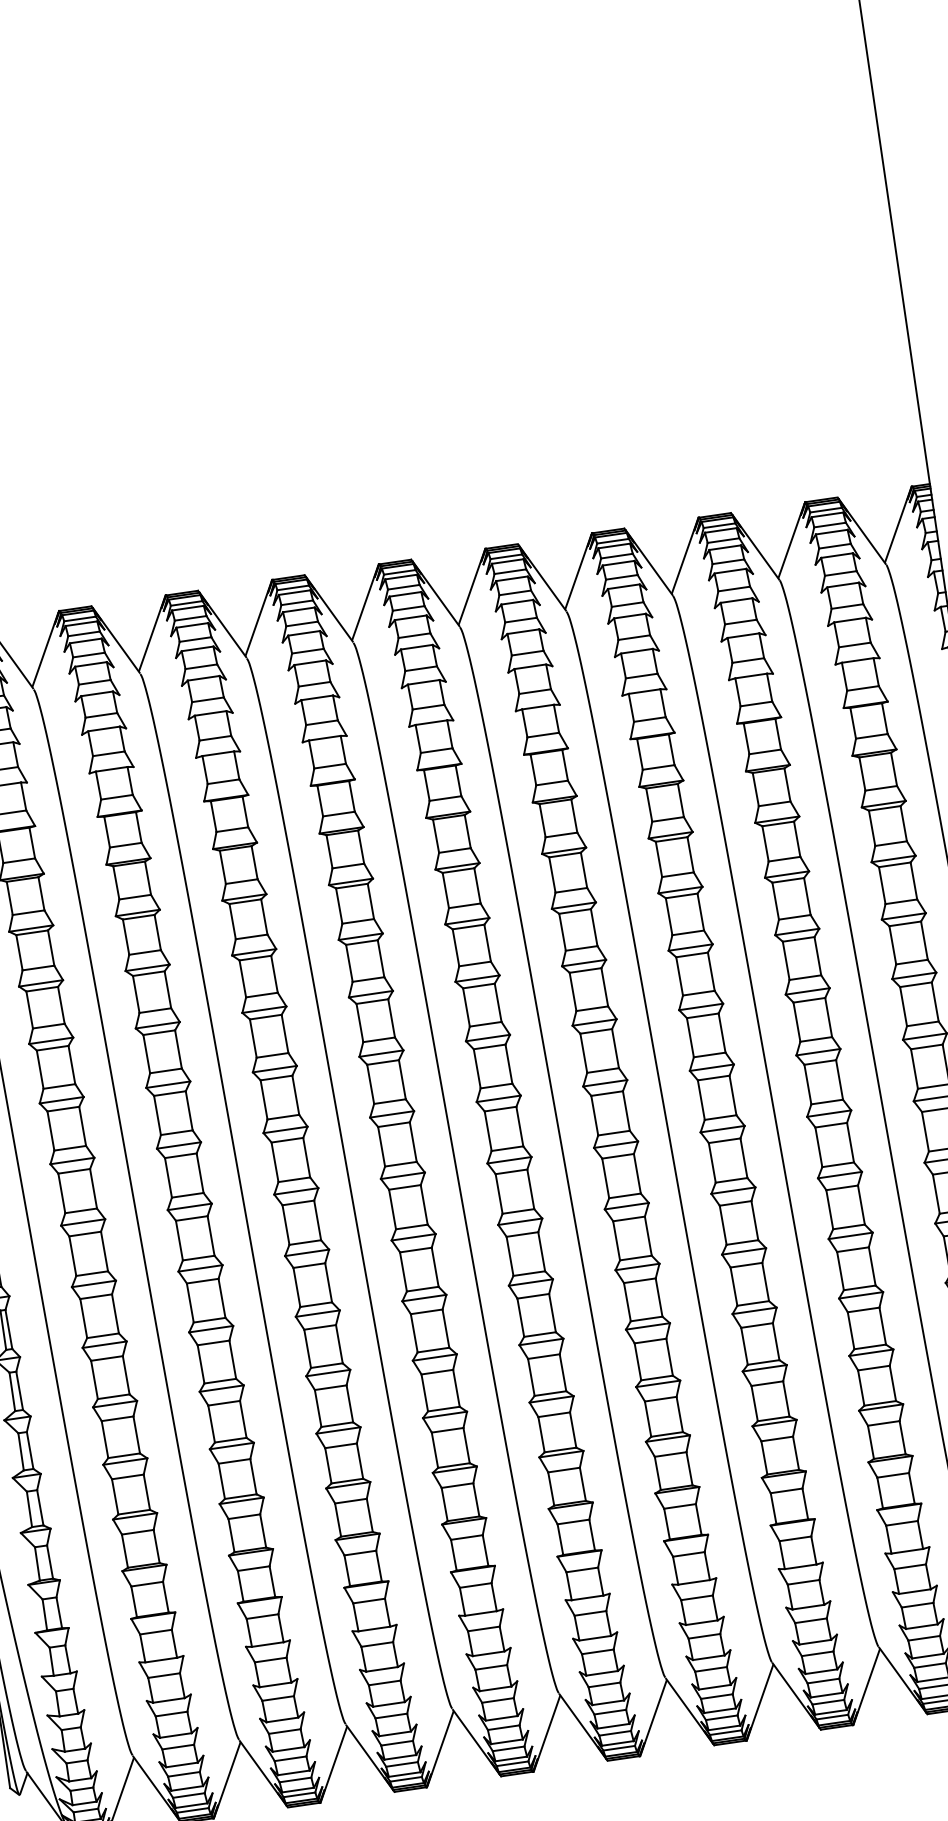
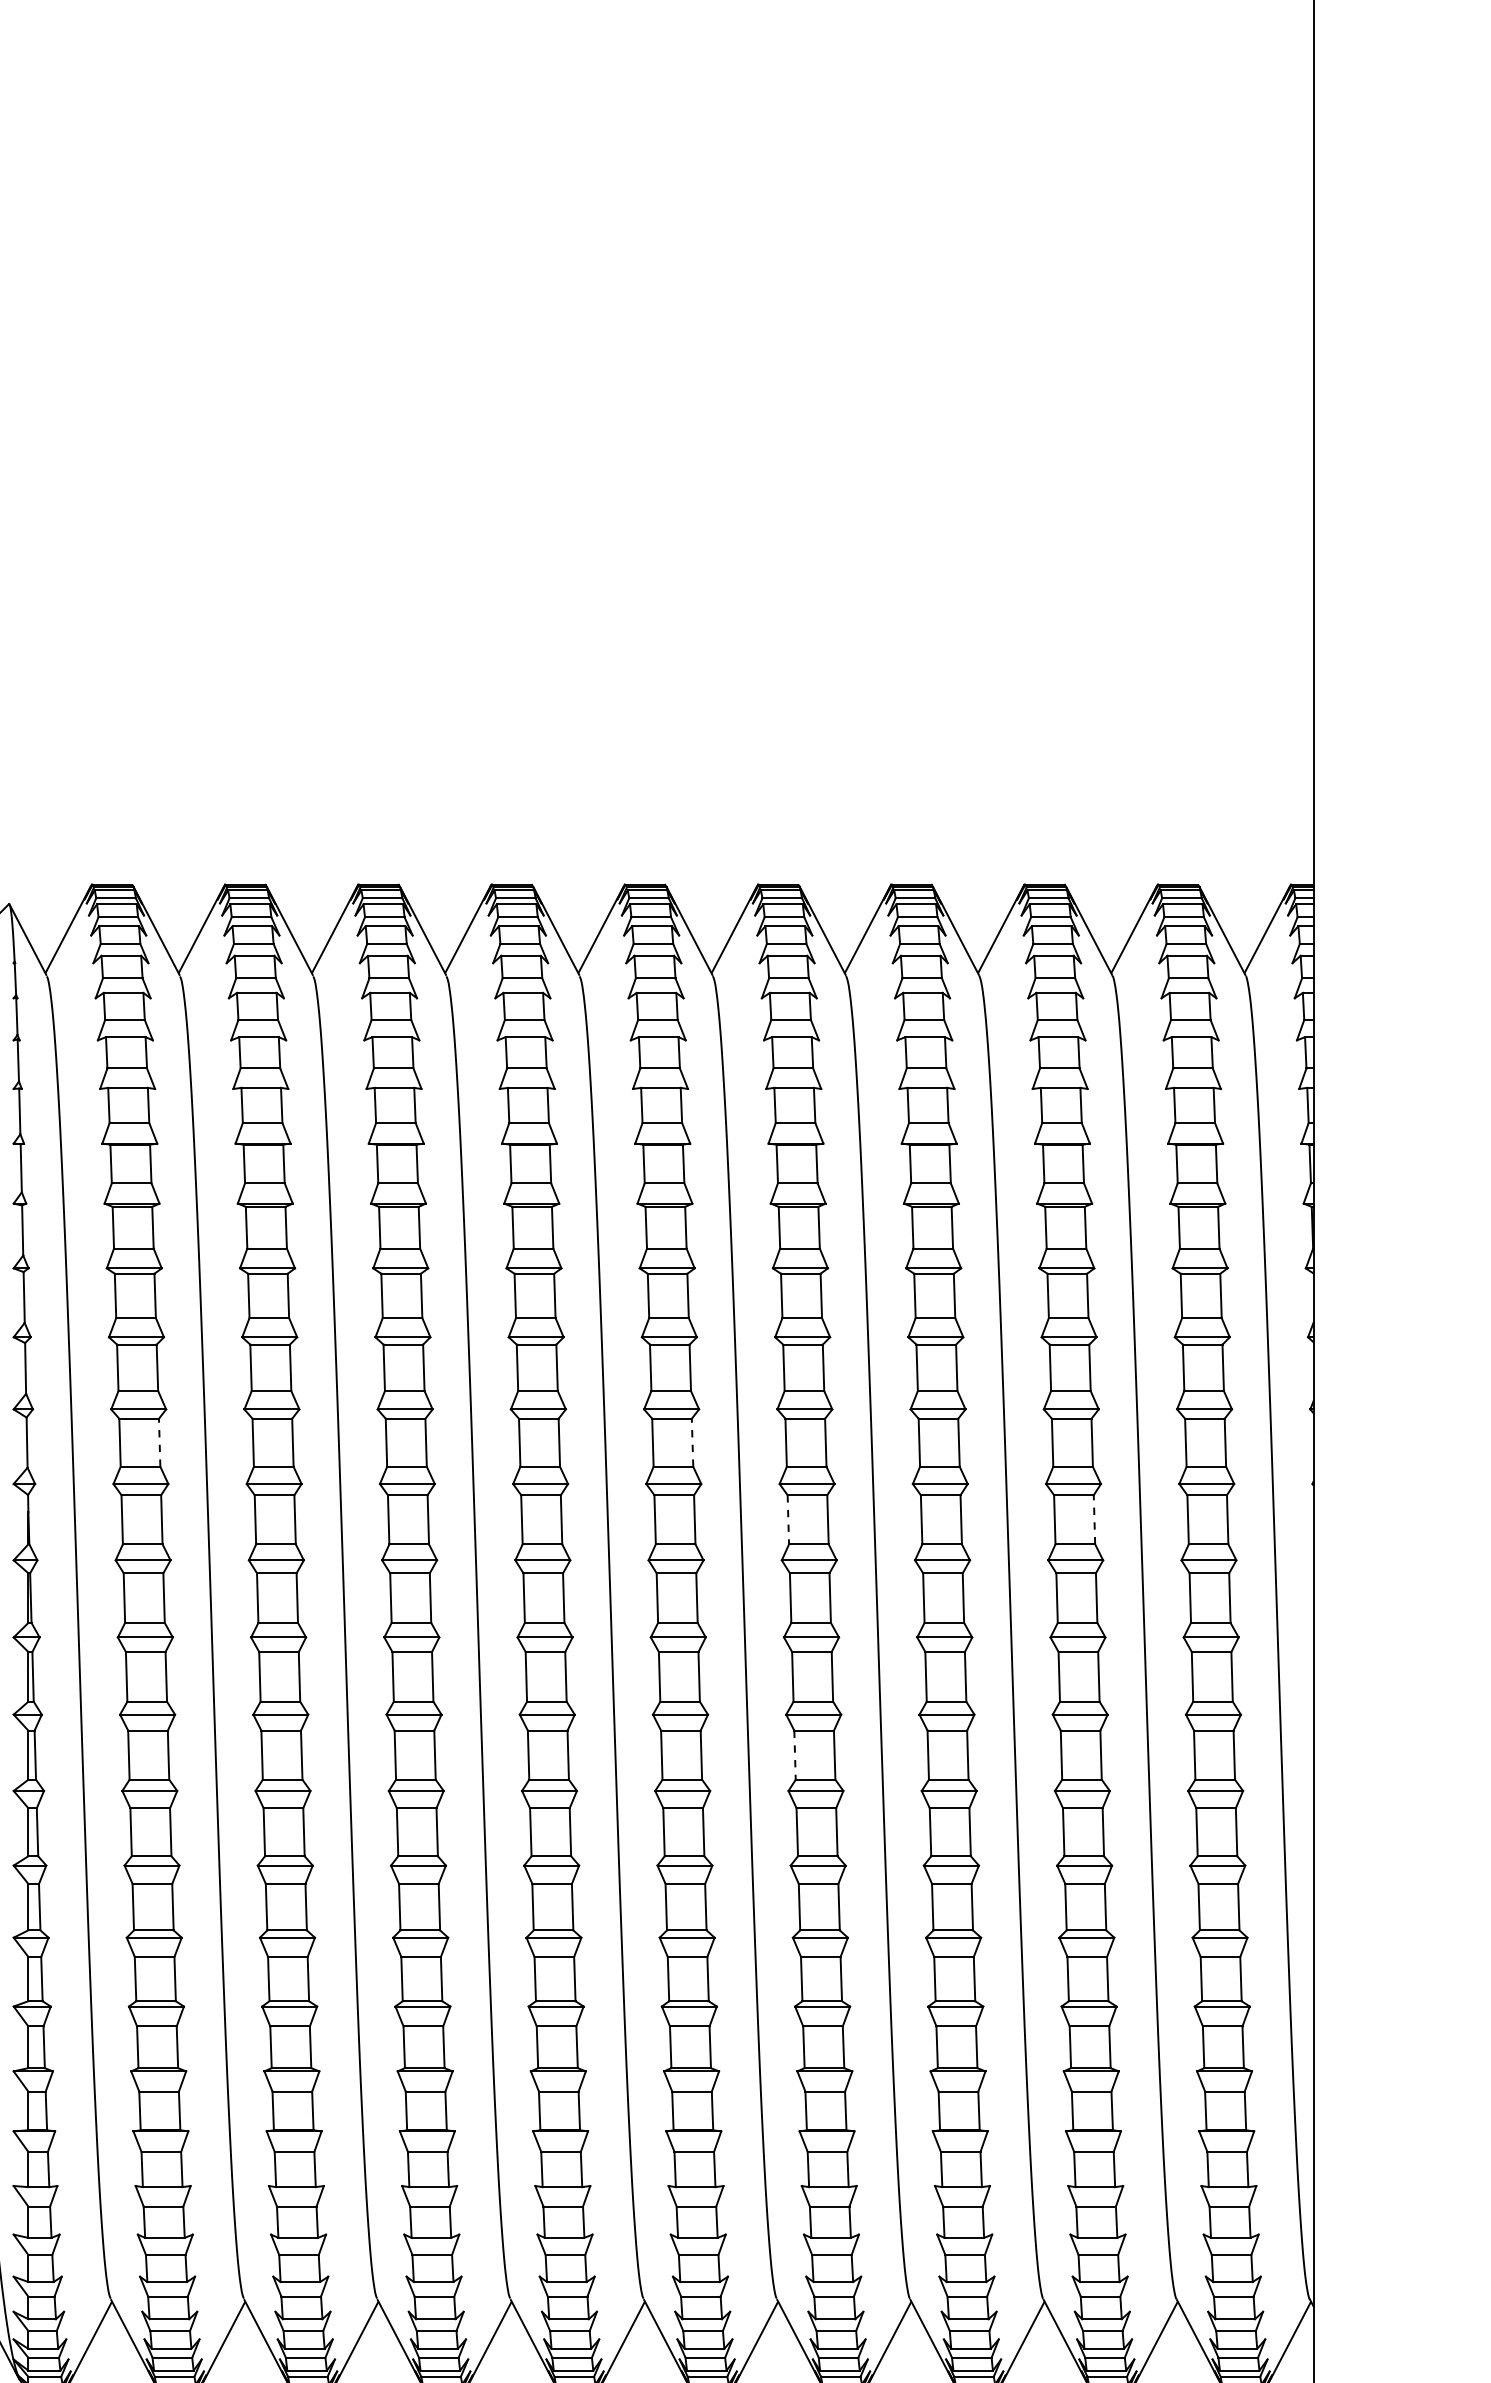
line: (498, 1002) -> (692, 1442), solid -> dashed
line: (828, 1017) -> (1094, 1519), solid -> dashed
line: (583, 1053) -> (788, 1519), solid -> dashed
line: (71, 1064) -> (159, 1442), solid -> dashed
line: (617, 1241) -> (795, 1755), solid -> dashed

